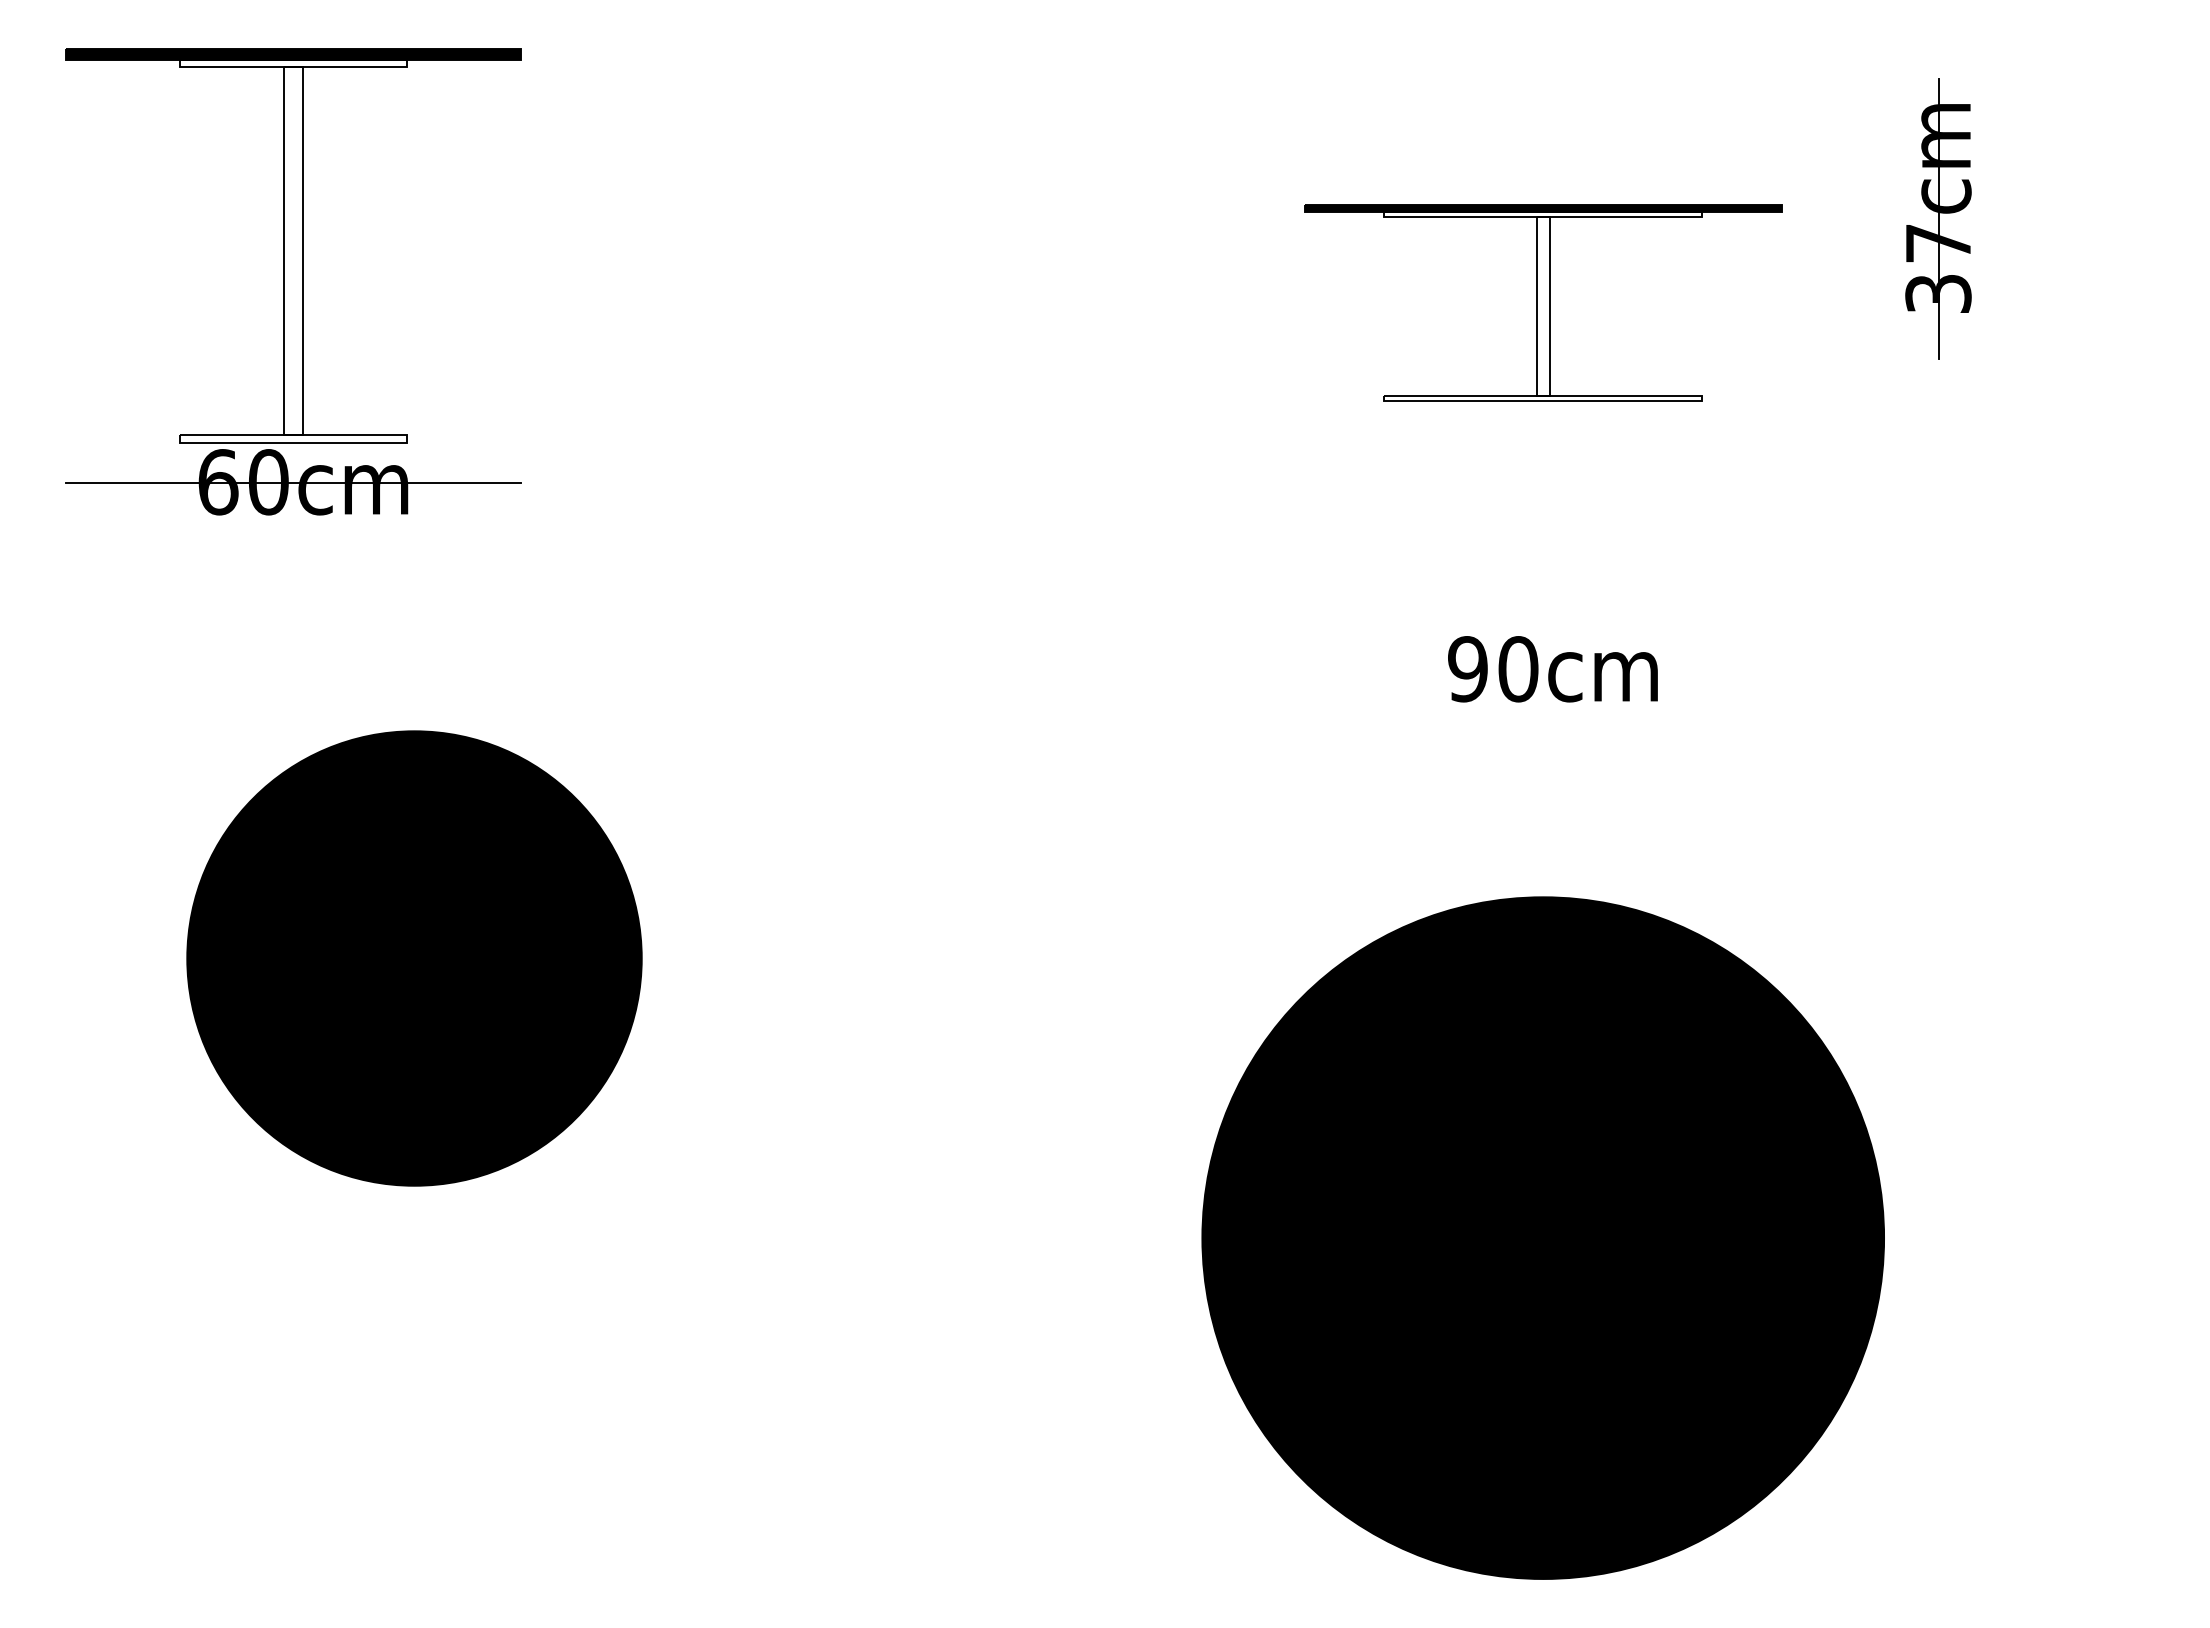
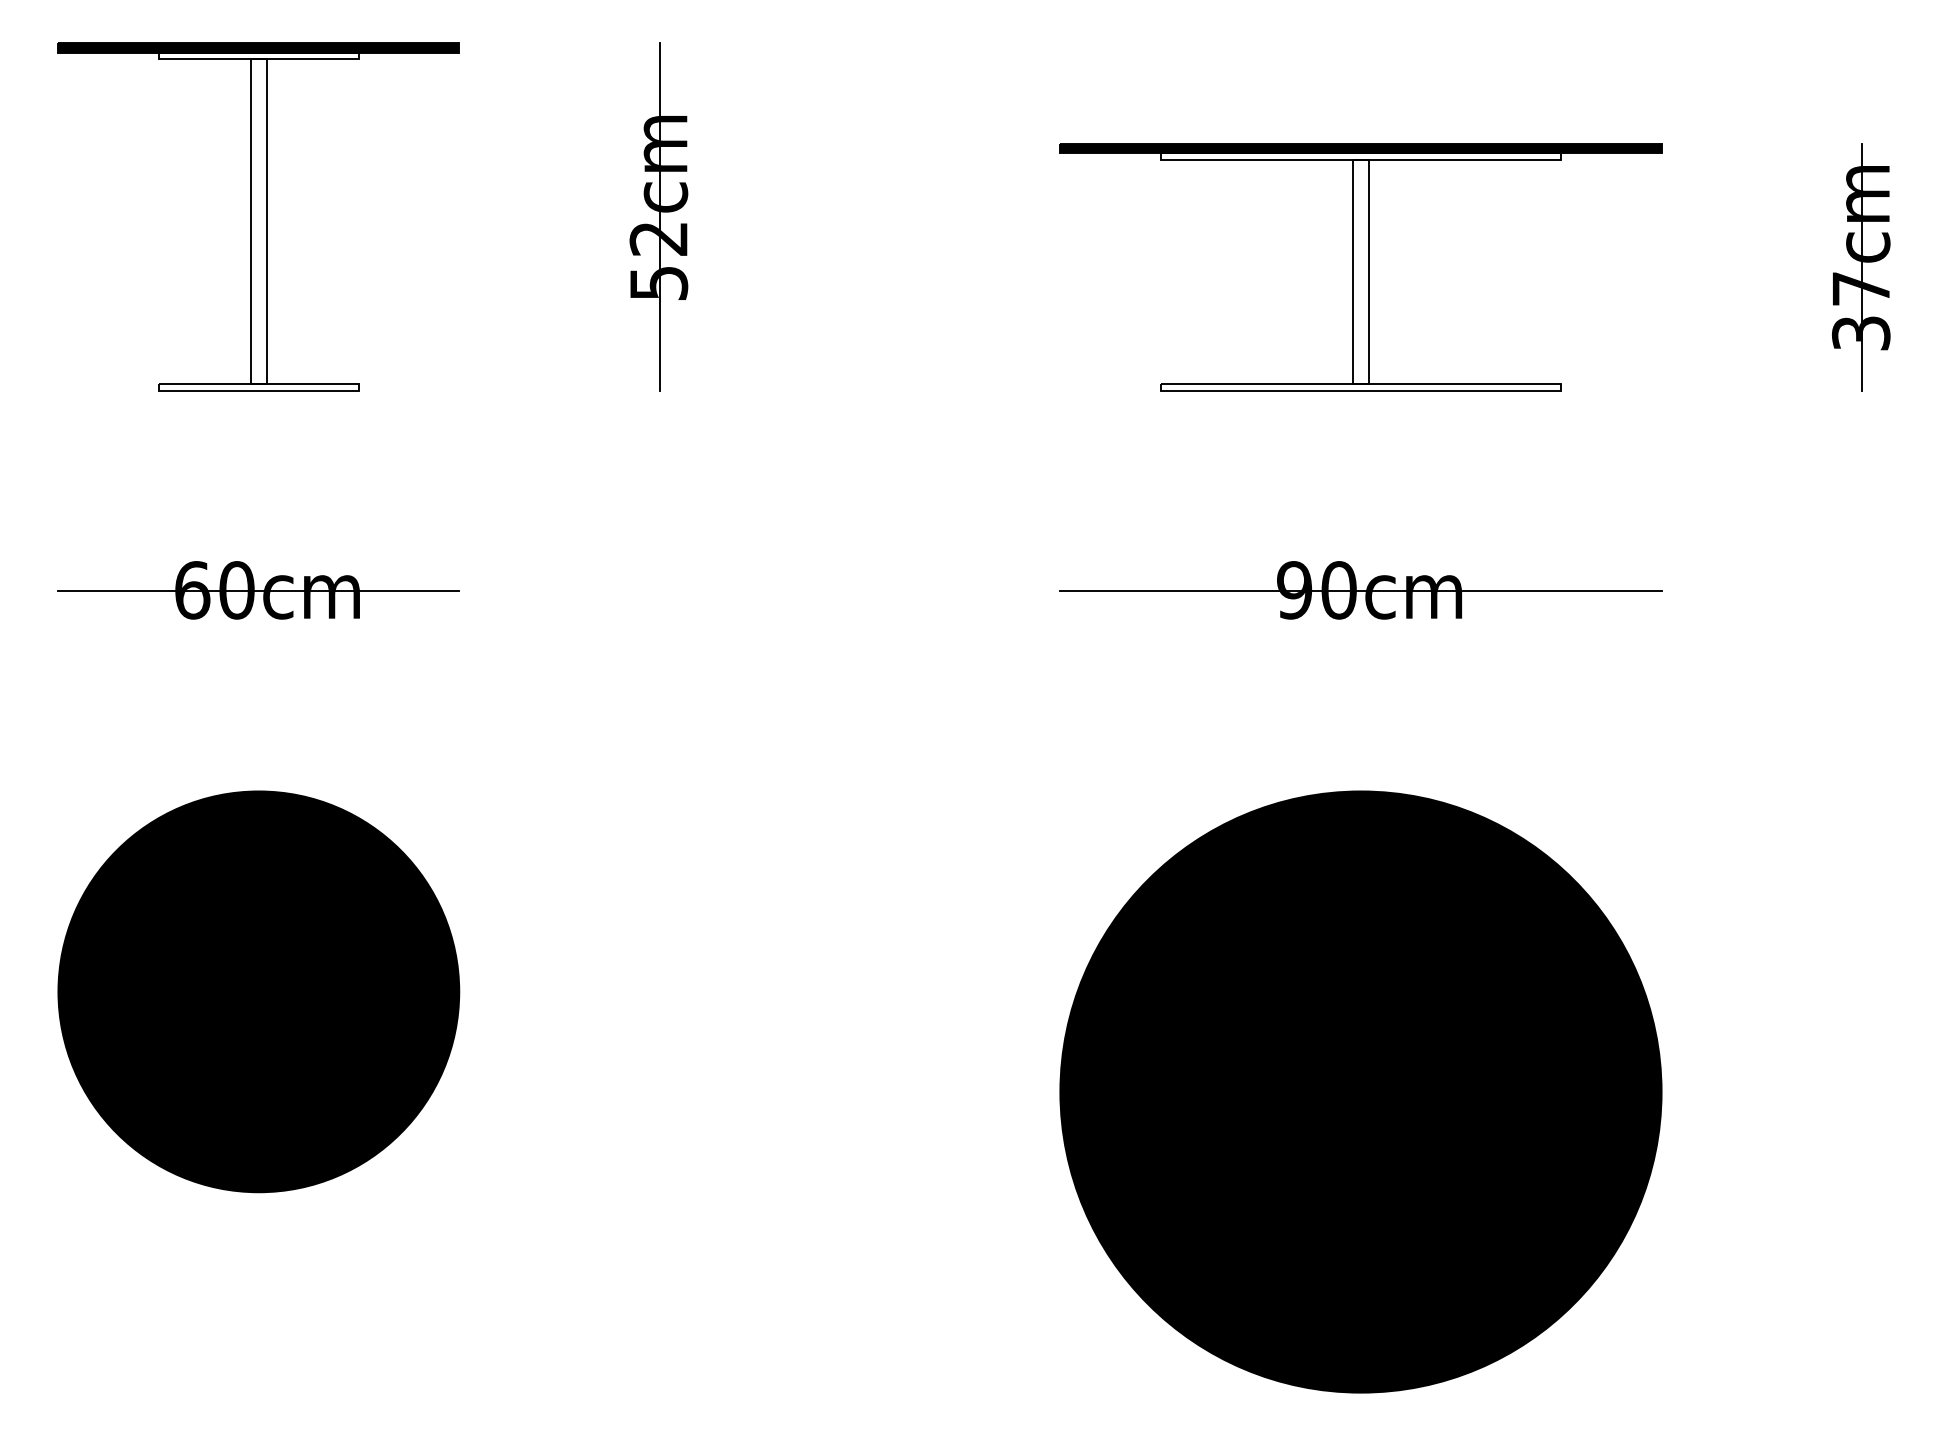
part: (1938, 218) -> (1861, 266), moved
part: (747, 245) -> (659, 216), added
part: (1542, 302) -> (1360, 266), size x1.43
part: (293, 482) -> (258, 590), moved
line: (1543, 670) -> (1361, 591), added
part: (414, 958) -> (258, 991), moved

